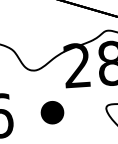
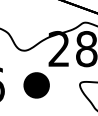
part: (52, 112) -> (36, 85), size x1.4

